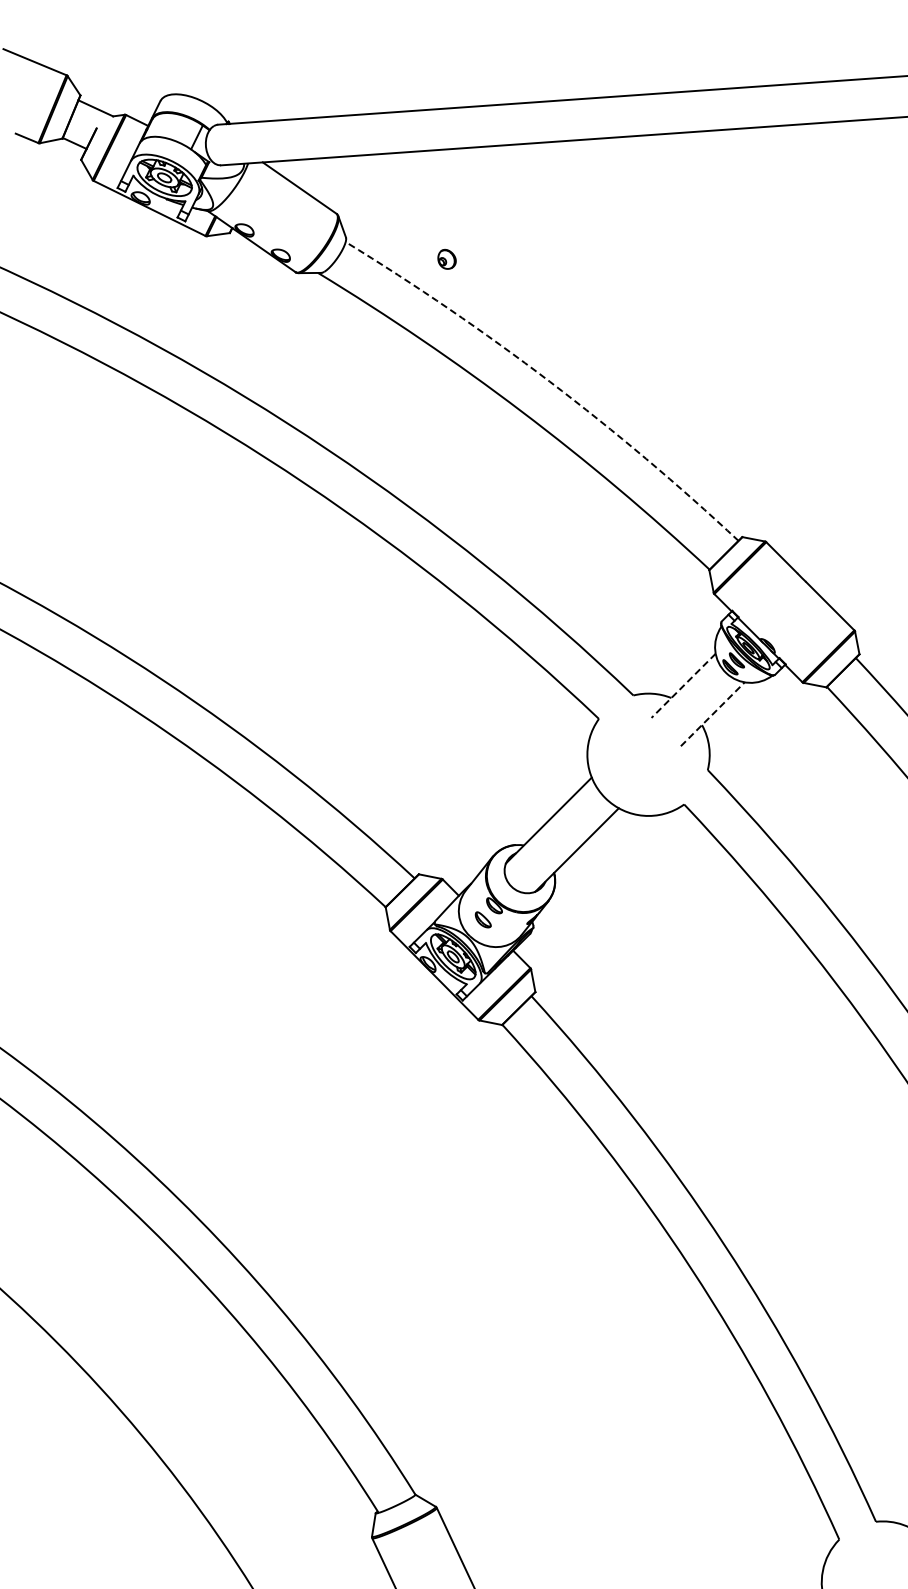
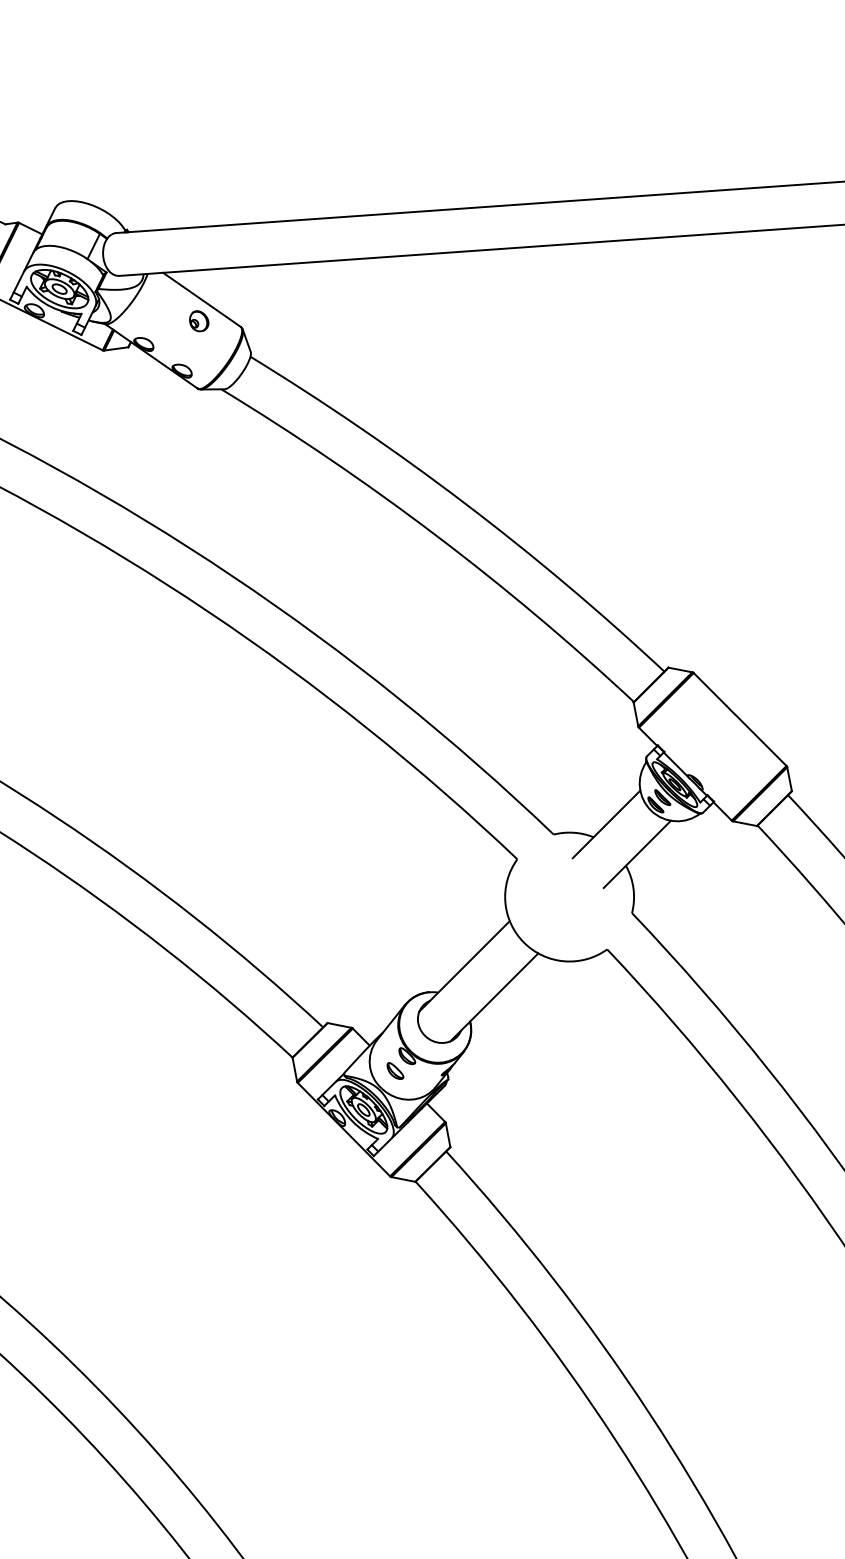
part: (446, 259) -> (198, 321), moved
arc: (549, 381) -> (465, 503), dashed -> solid
line: (683, 686) -> (606, 825), dashed -> solid
line: (713, 713) -> (638, 853), dashed -> solid

